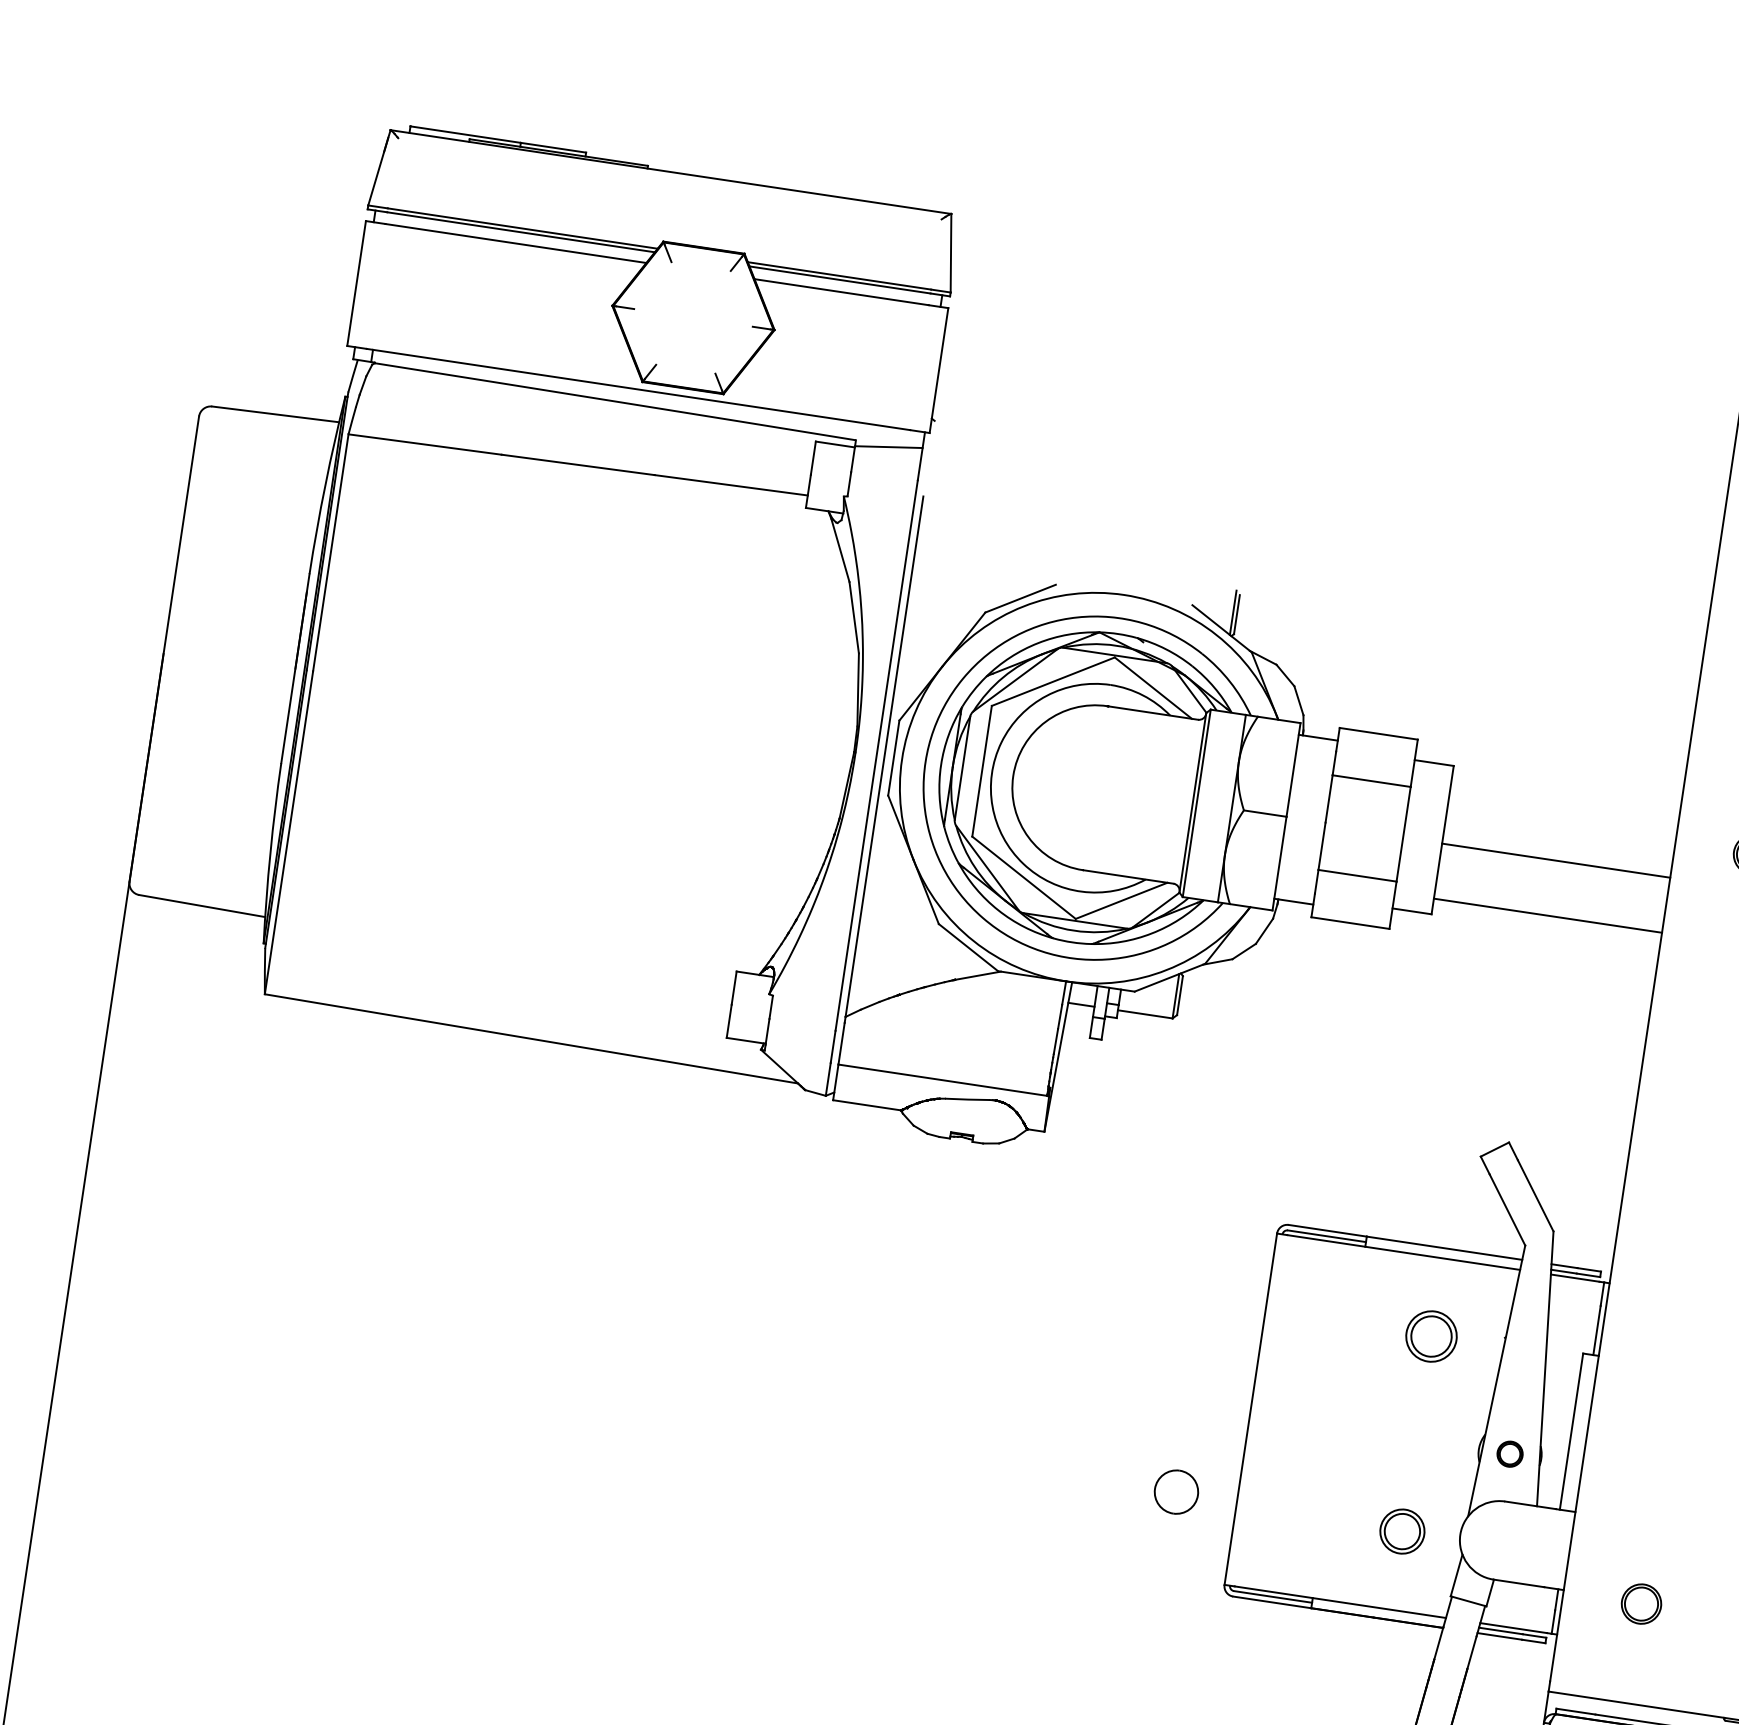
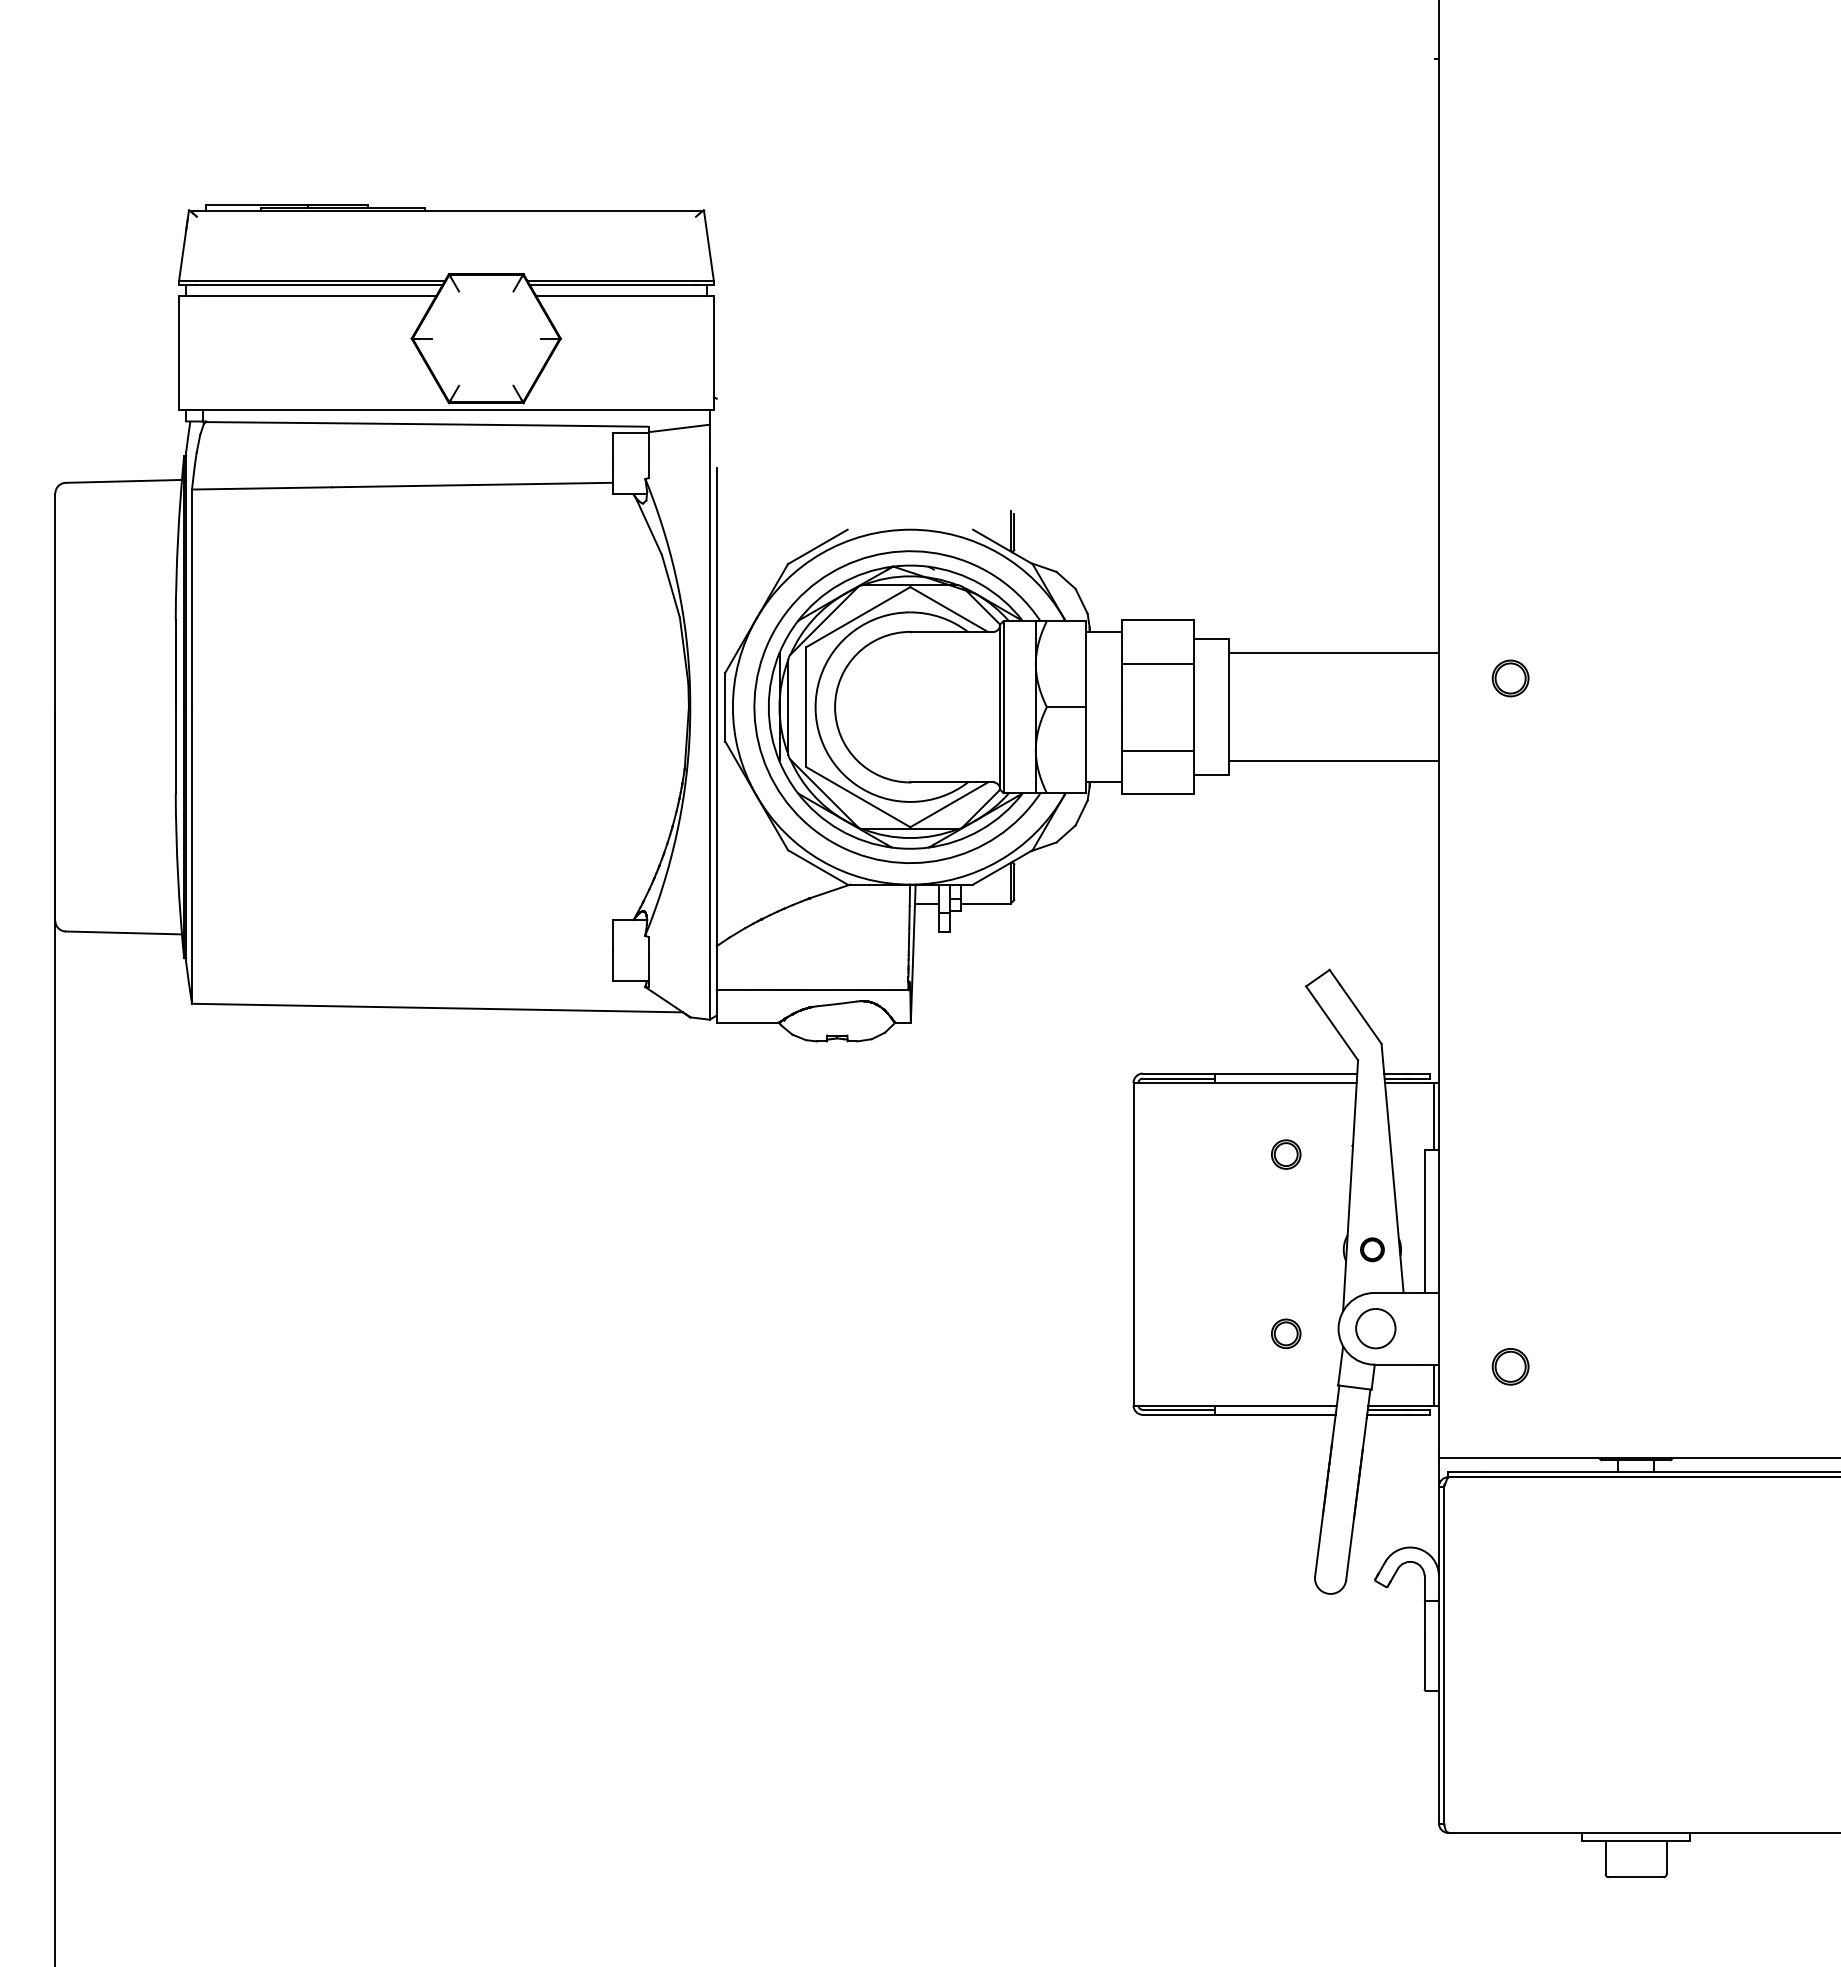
line: (1555, 860) -> (1333, 653), moved
part: (1432, 1336) -> (1286, 1154), size x0.62
part: (1176, 1491) -> (1375, 1328), moved
part: (1402, 1531) -> (1286, 1333), size x0.71

